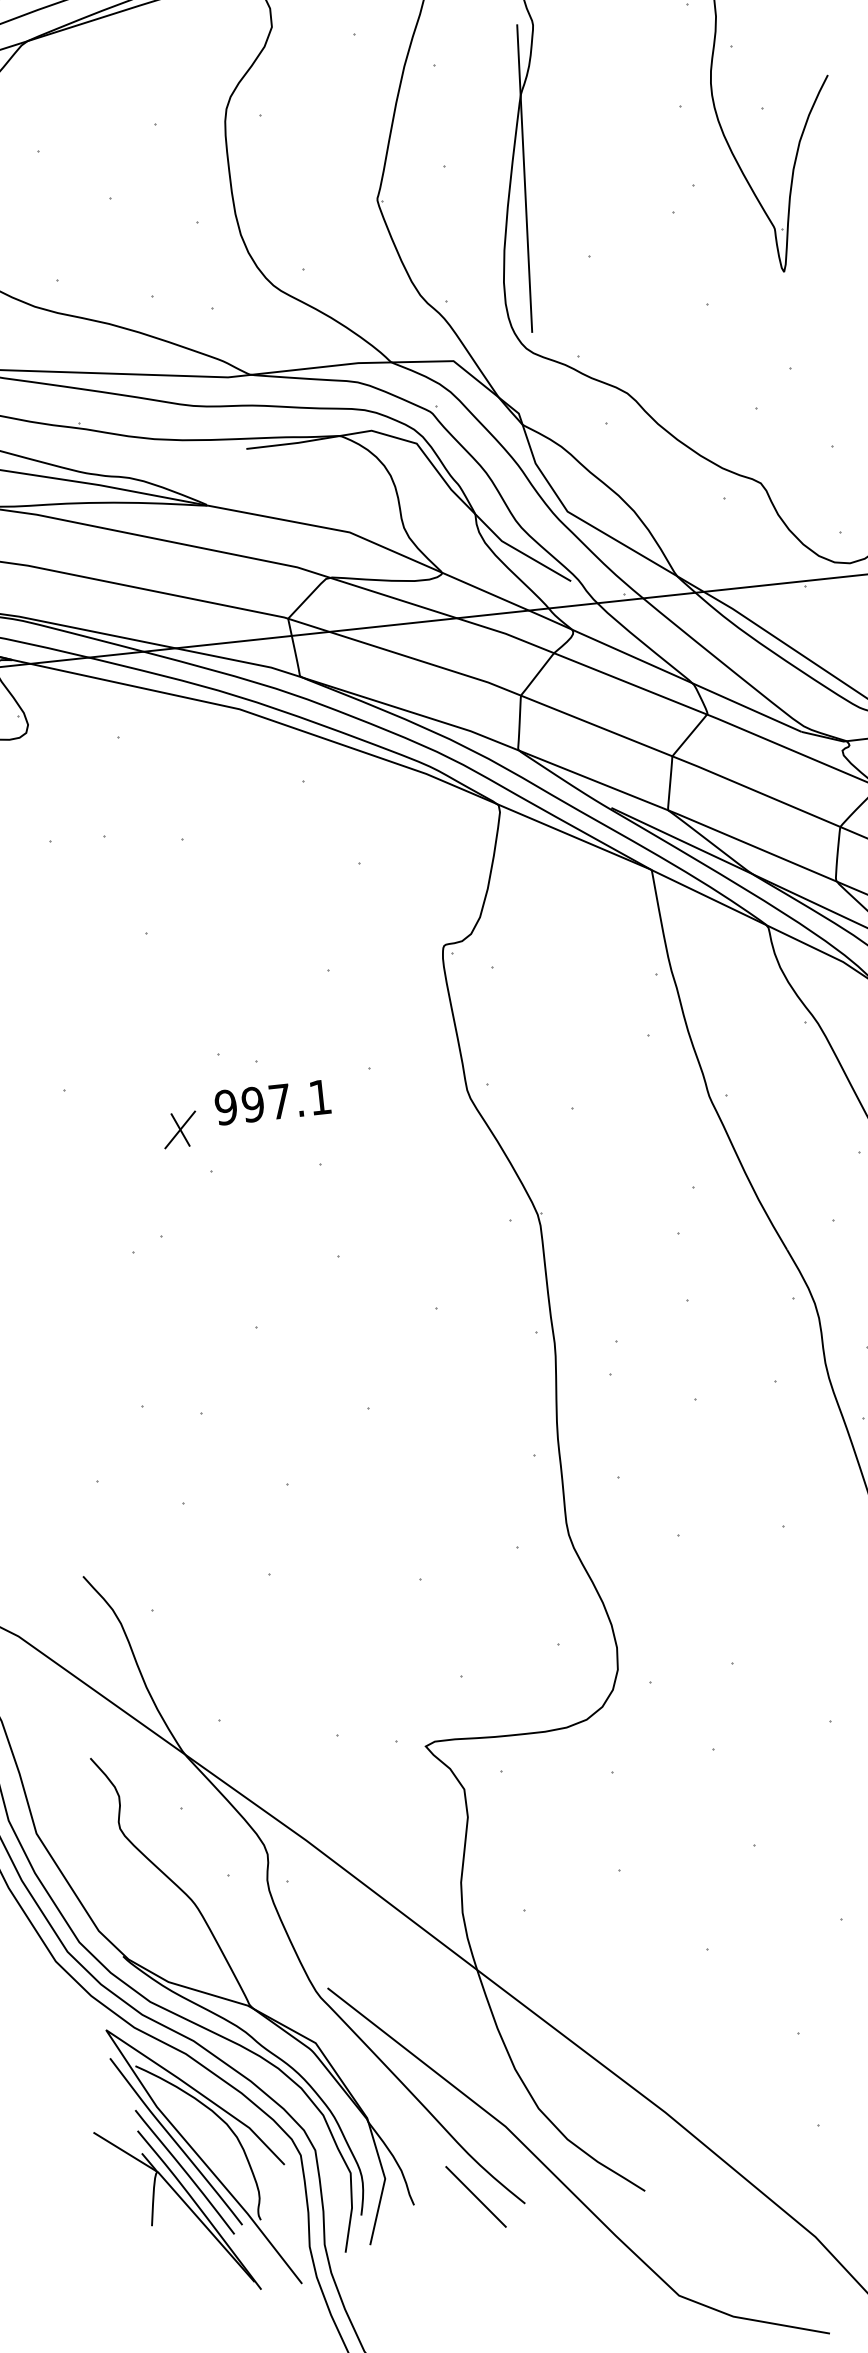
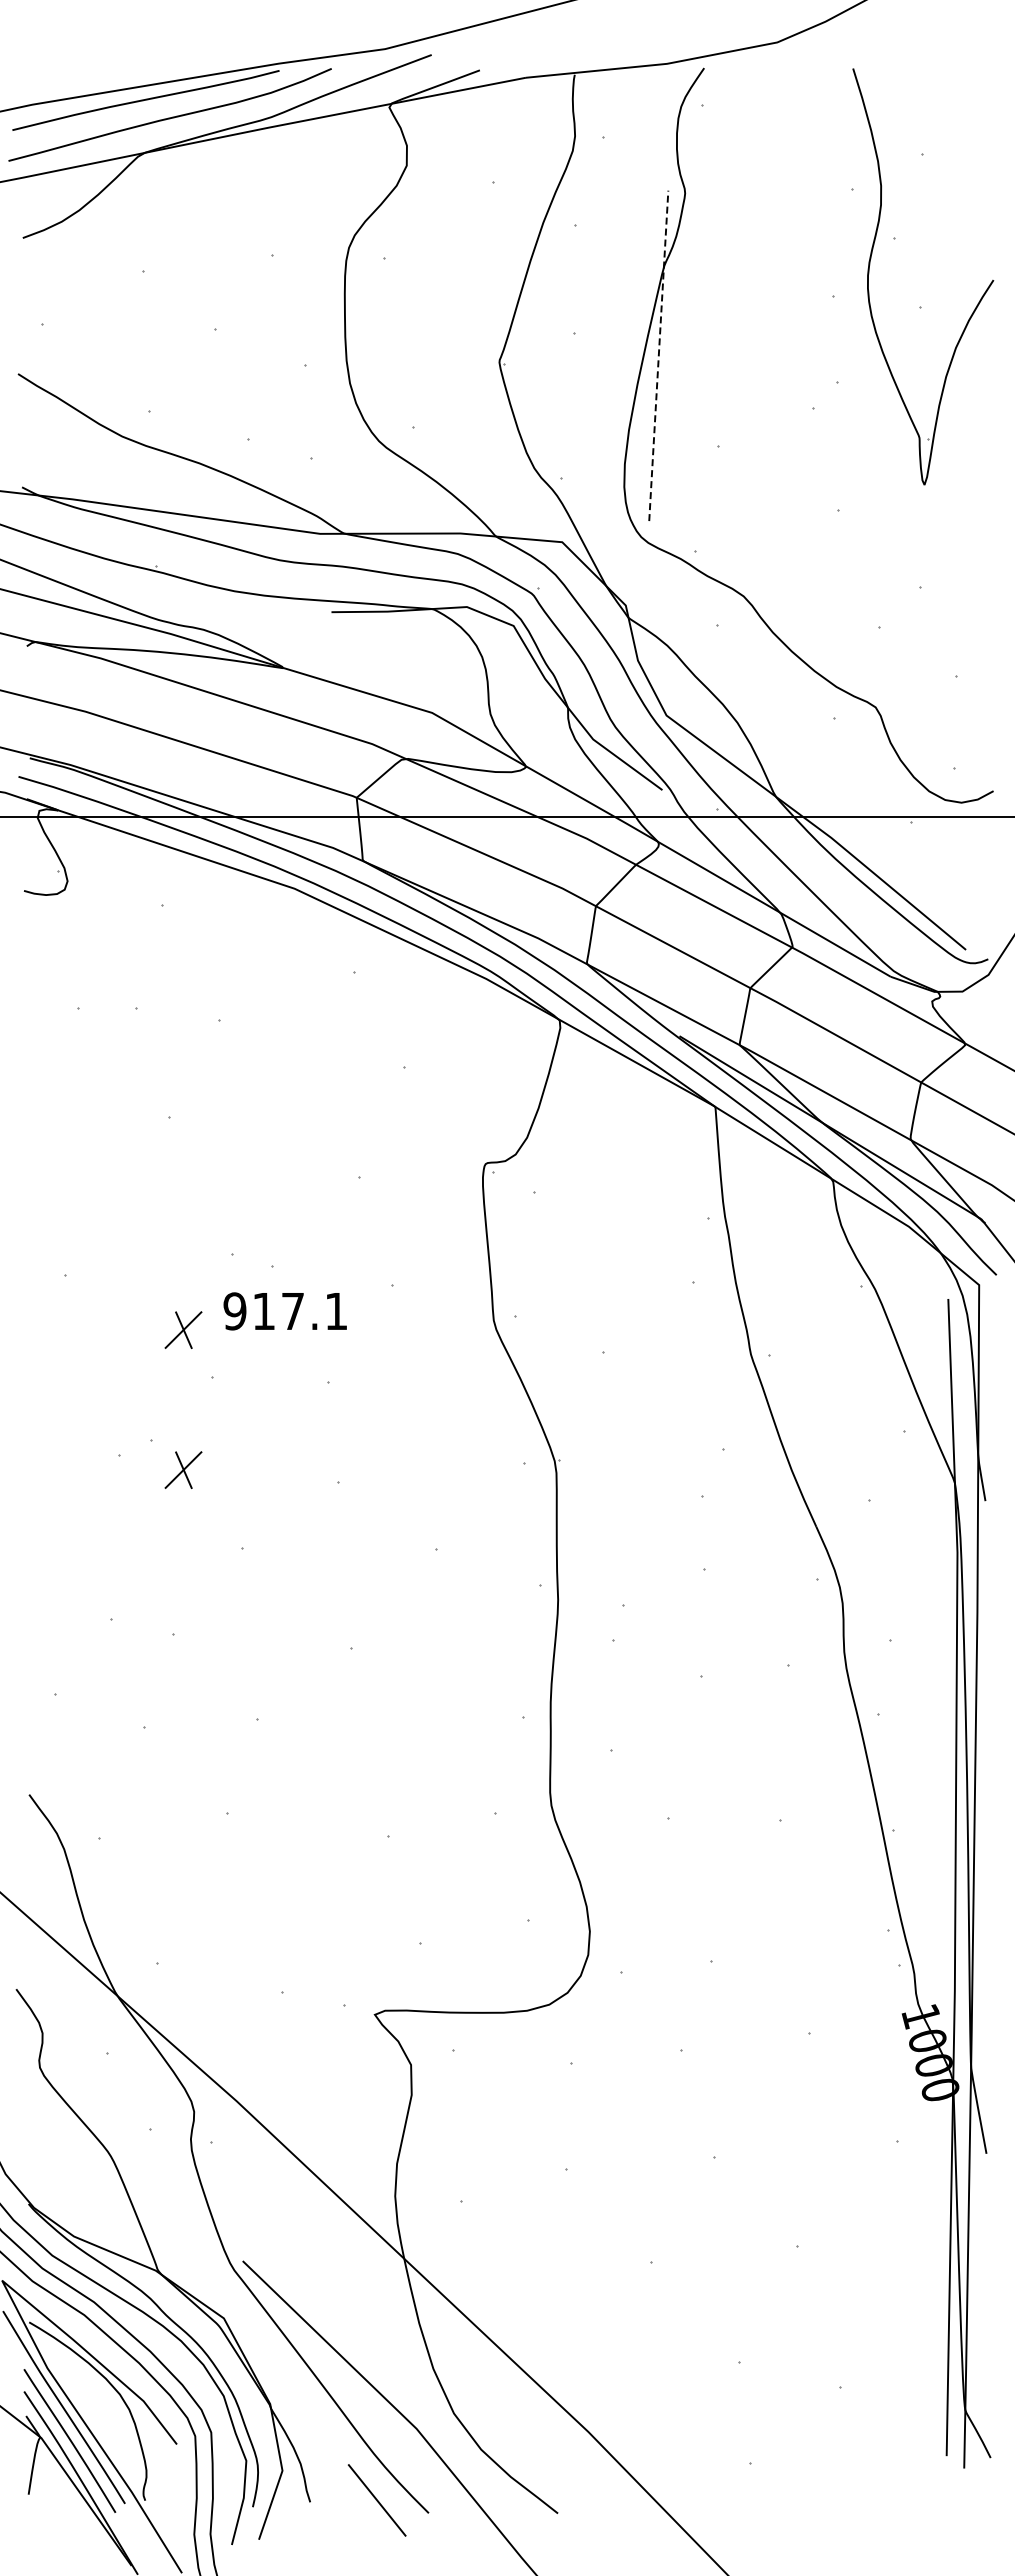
line: (524, 178) -> (658, 355), solid -> dashed
text: (252, 1104) -> (263, 1311), 997.1 -> 917.1
part: (194, 1259) -> (183, 1469), added

